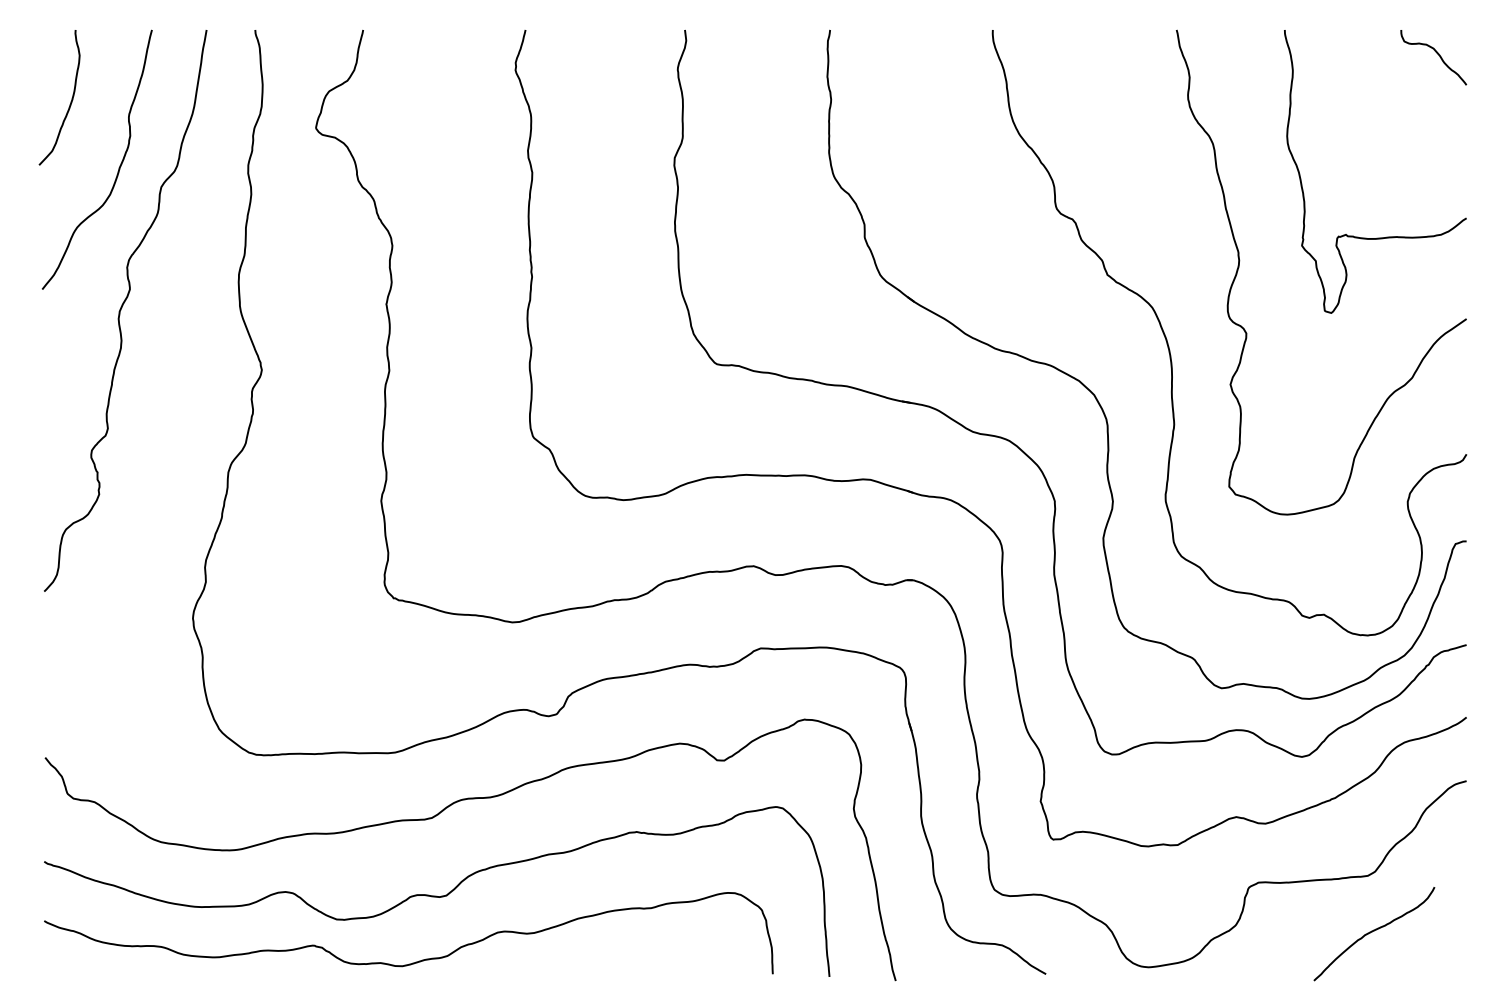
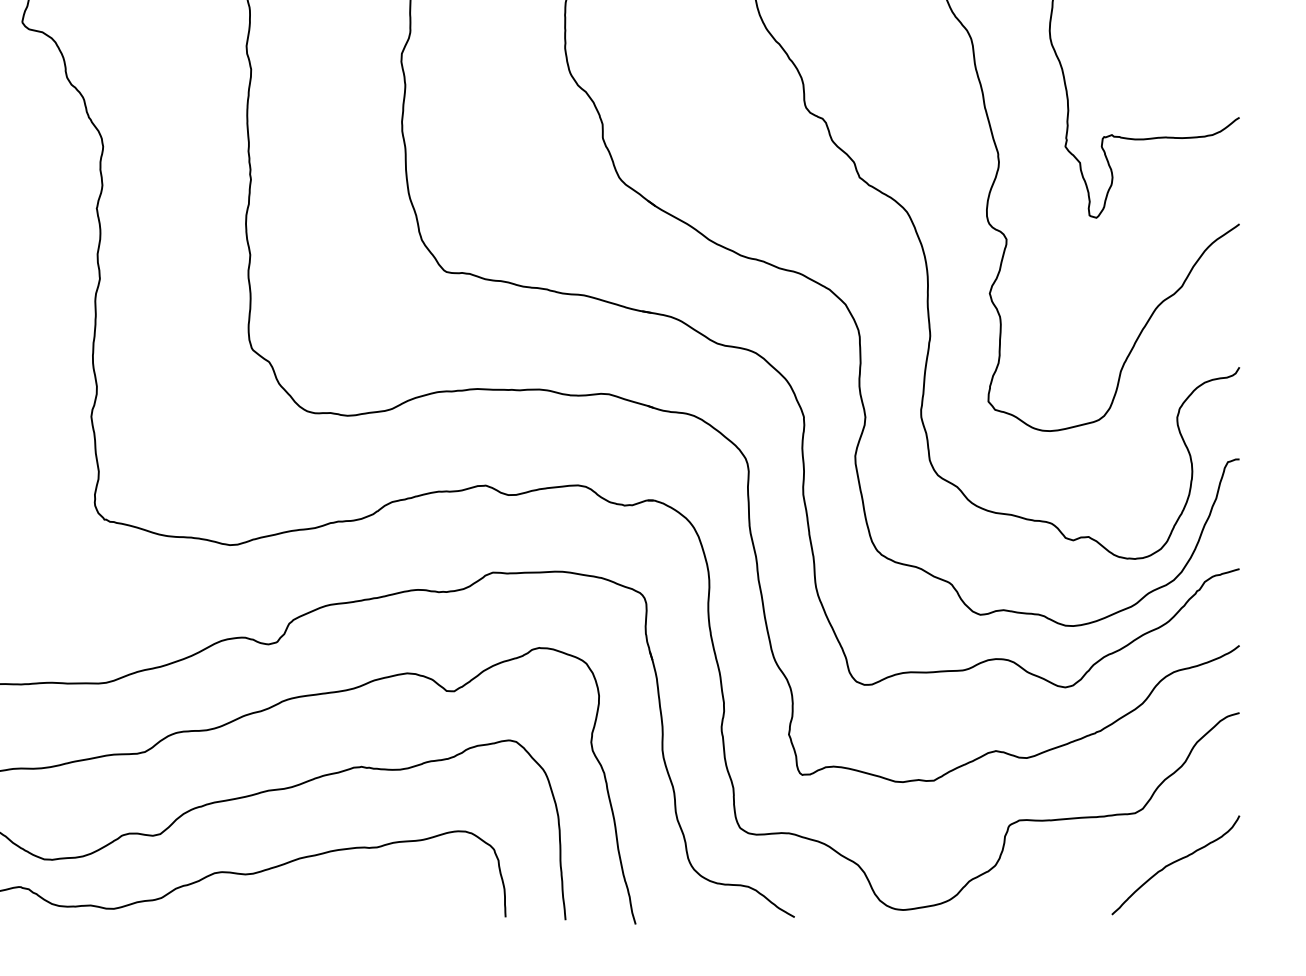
curve: (1372, 932) -> (1173, 863), moved

